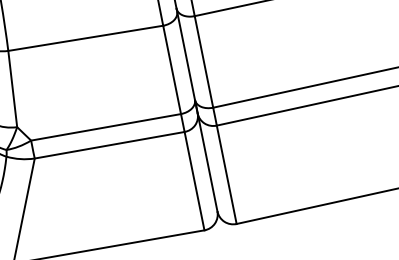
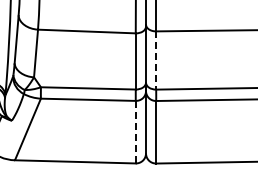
line: (204, 63) -> (156, 61), solid -> dashed
line: (193, 180) -> (135, 131), solid -> dashed

